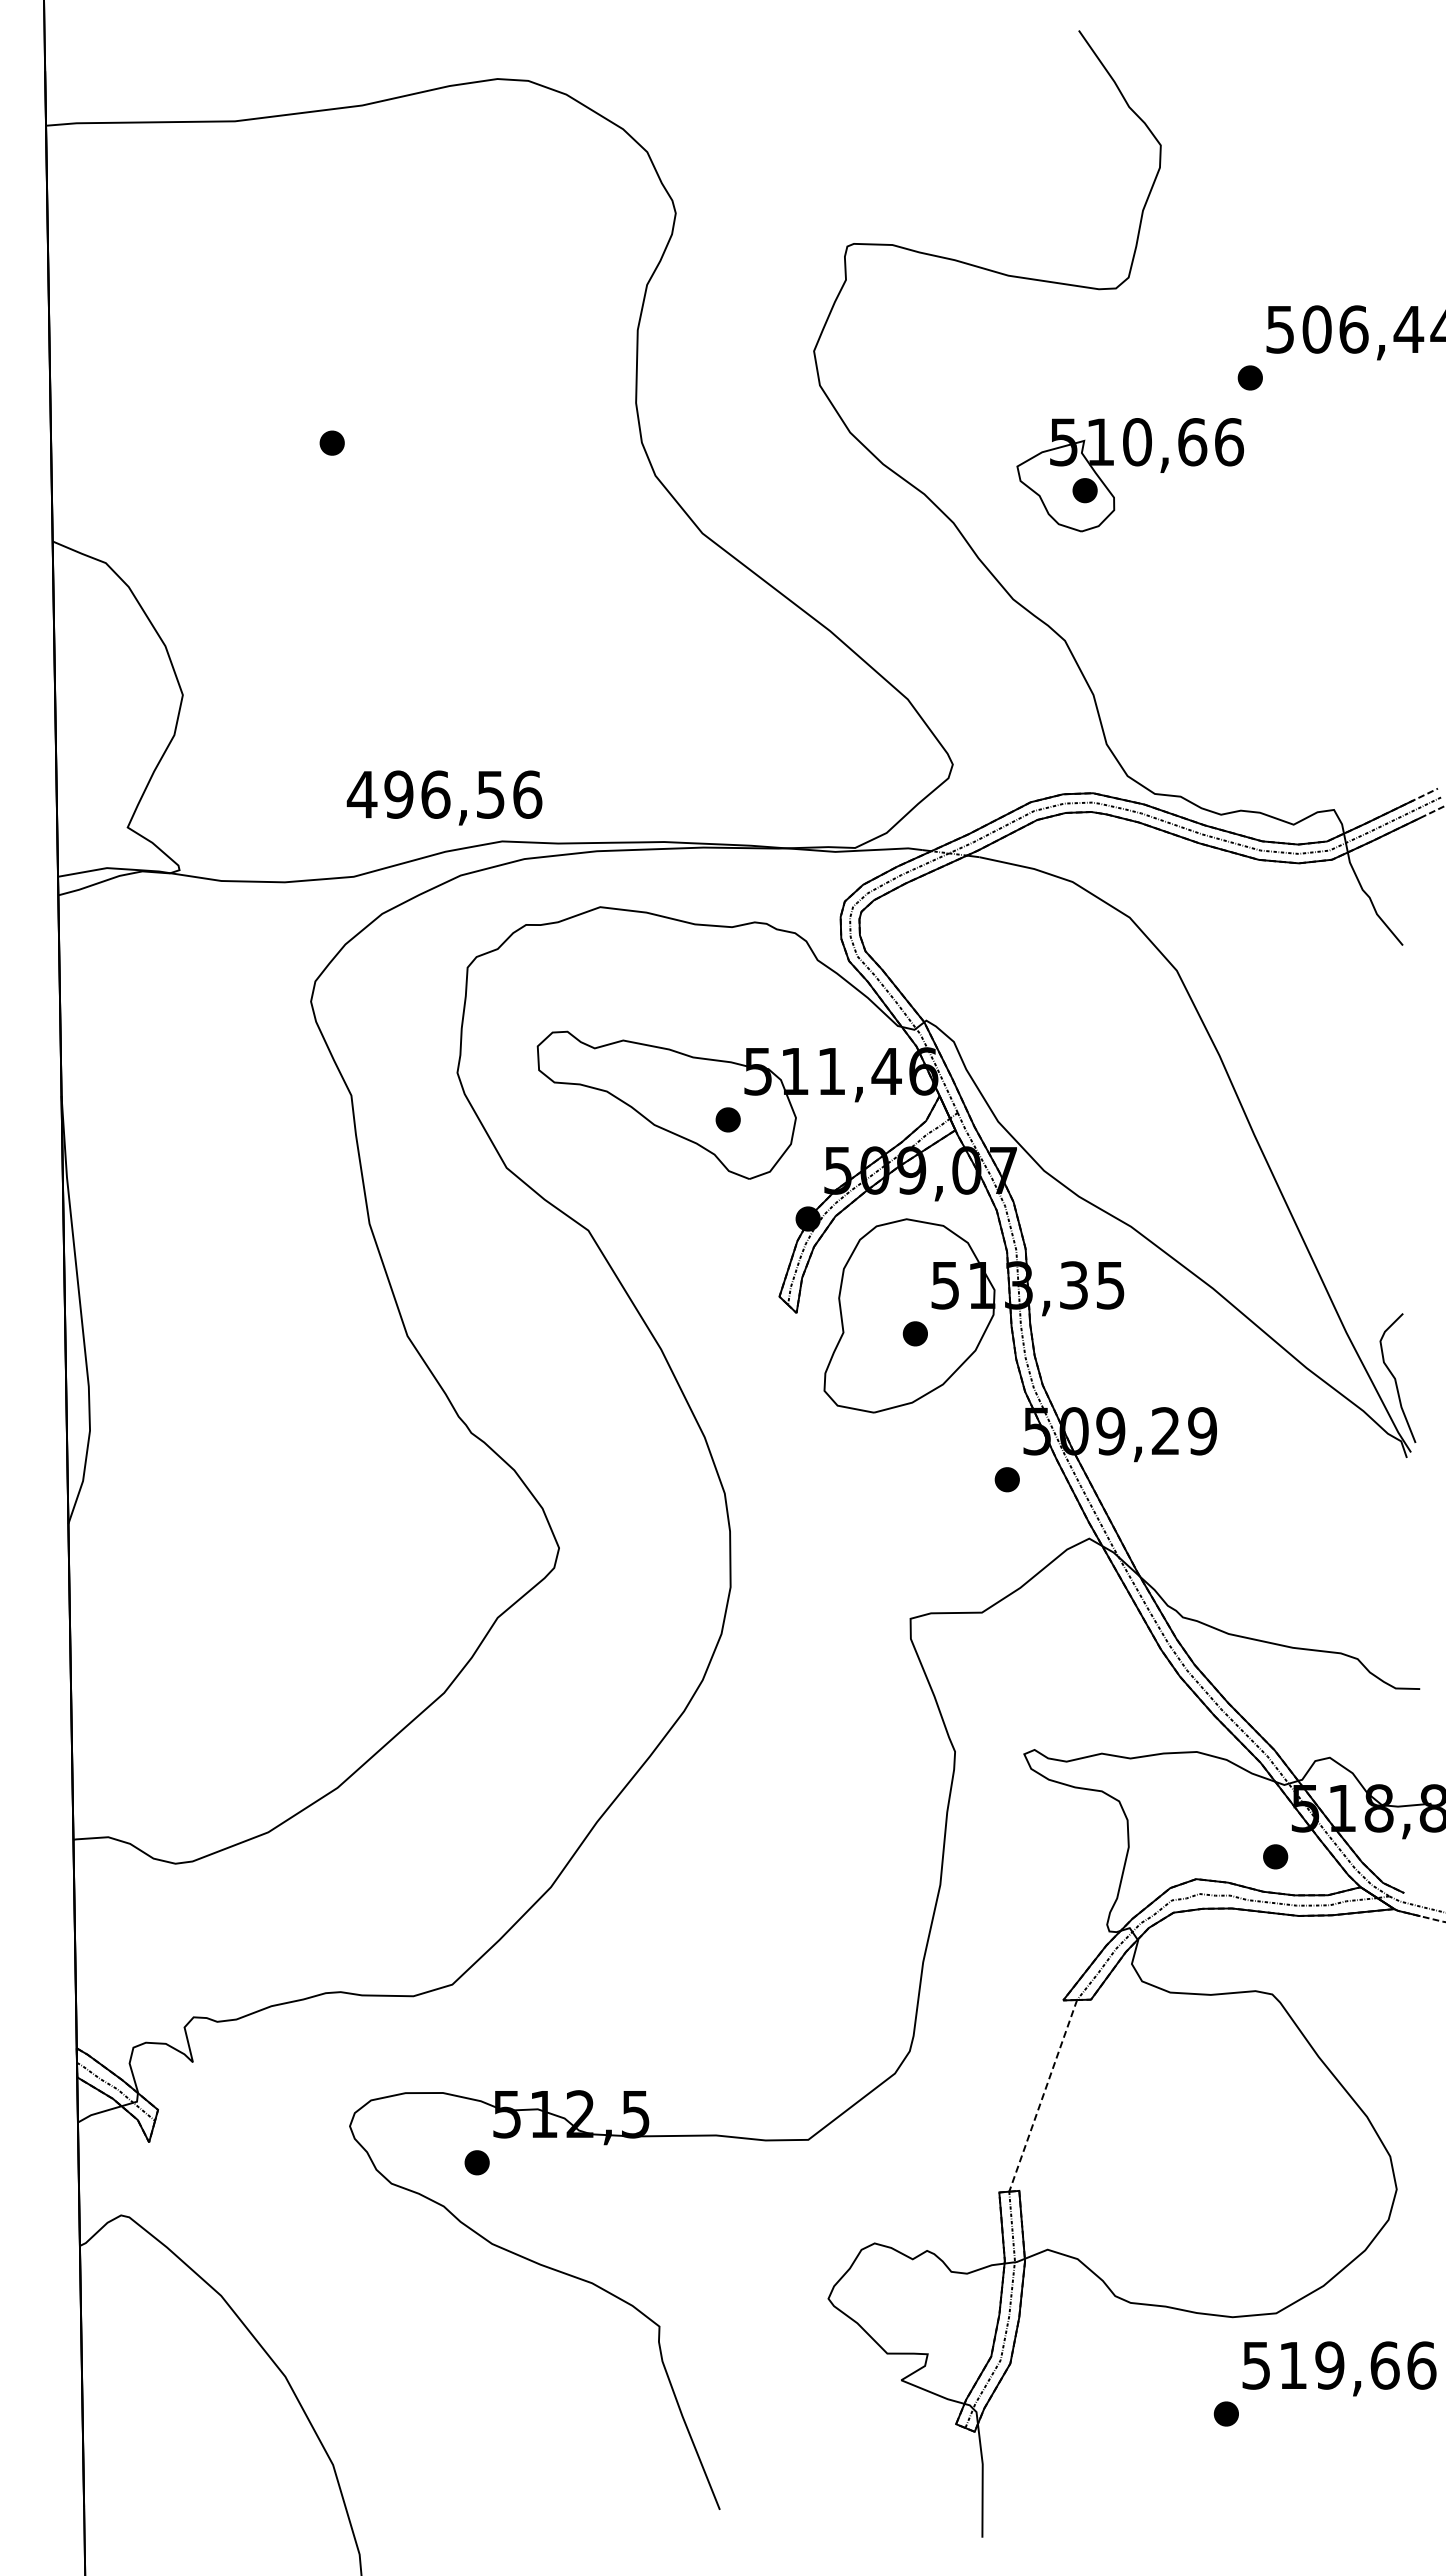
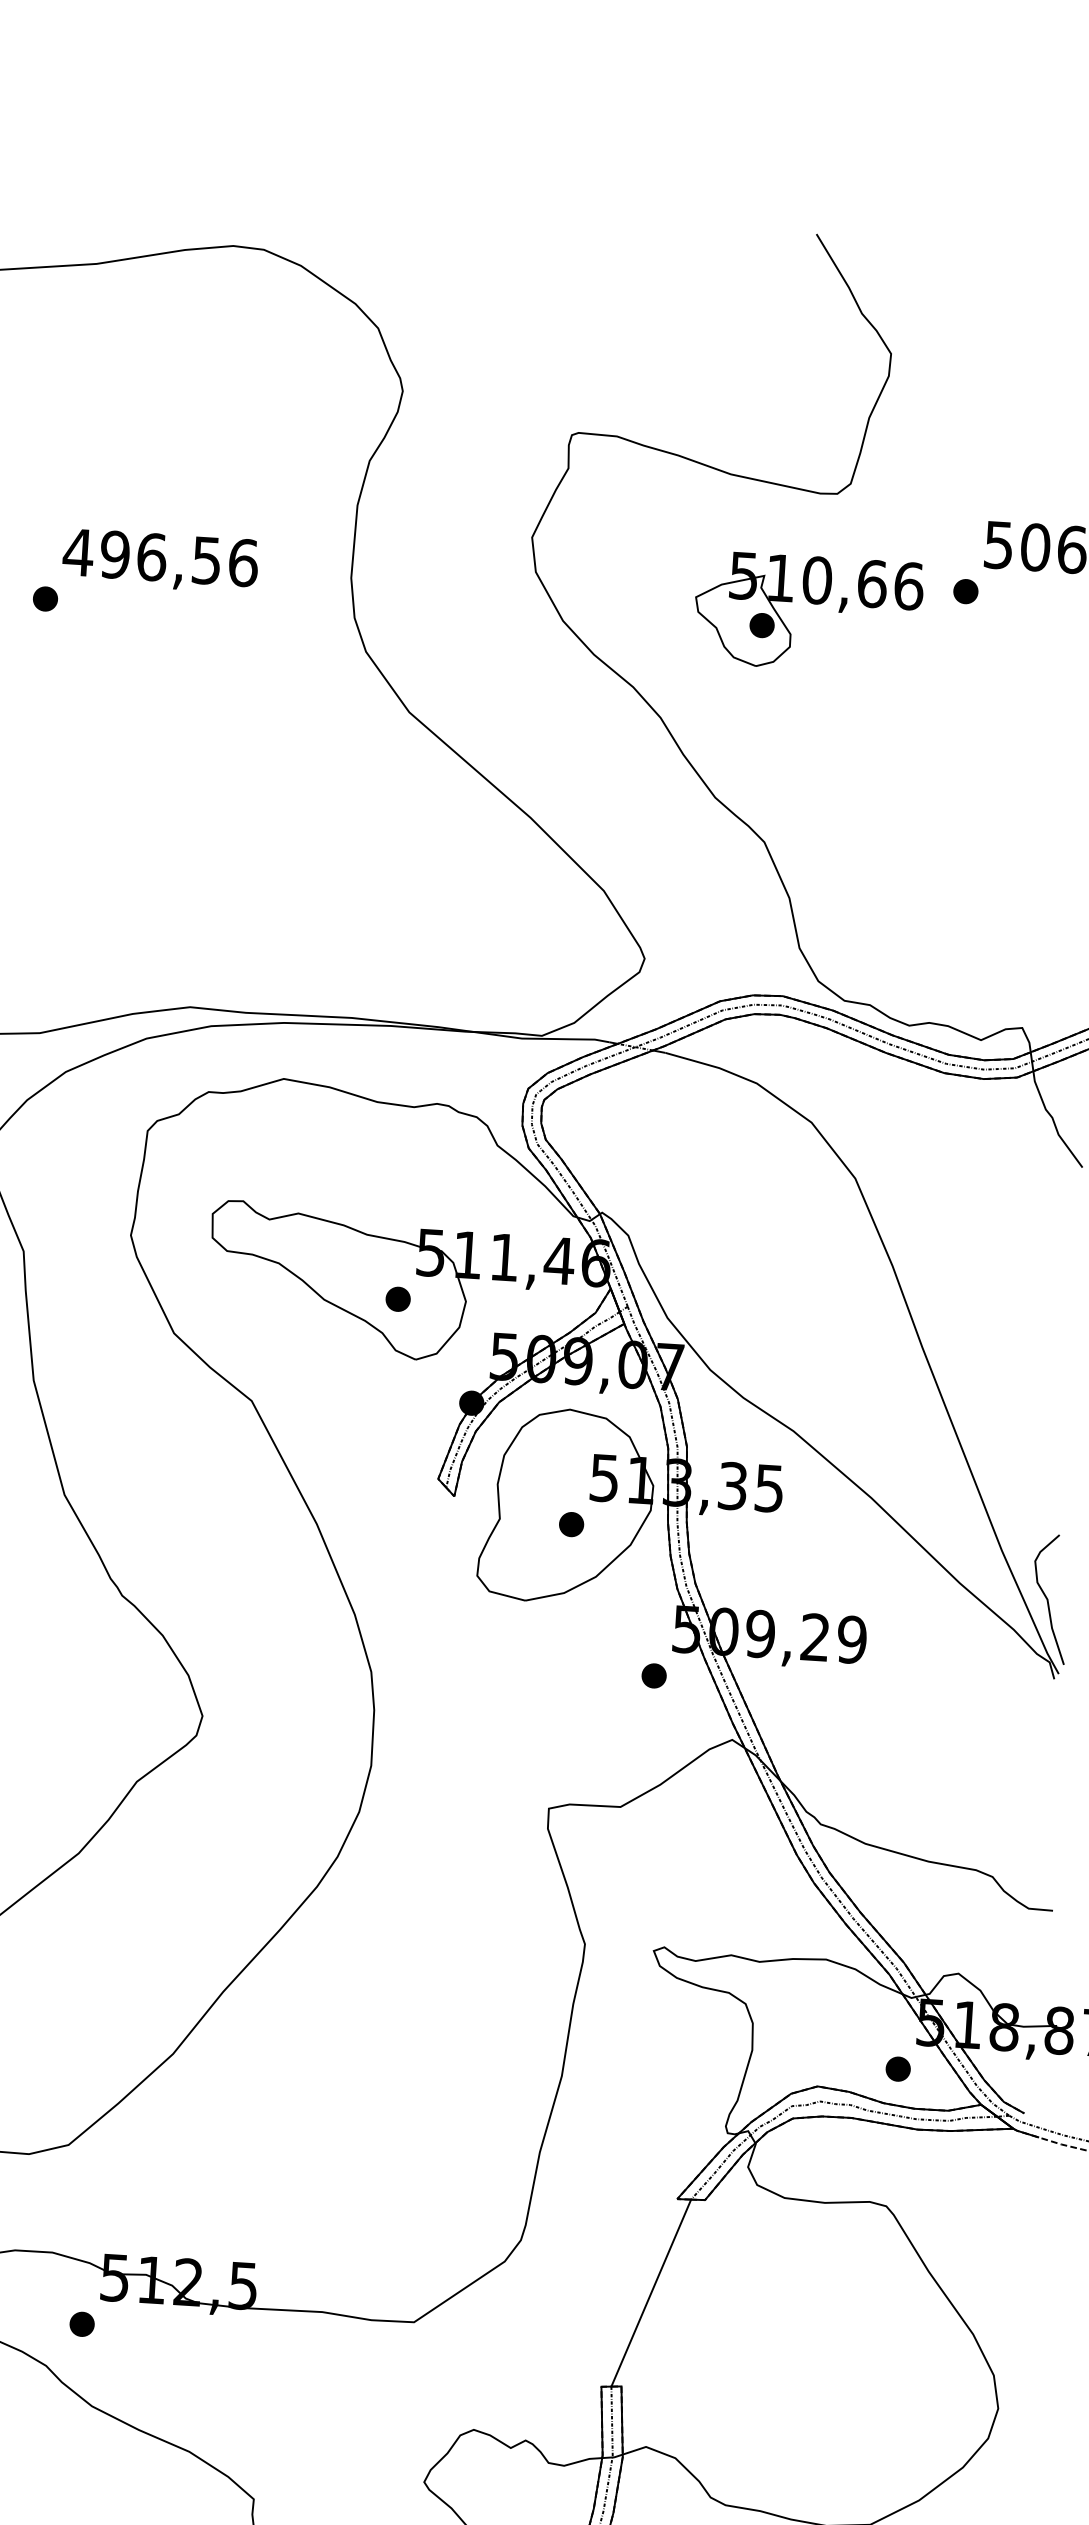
part: (1132, 465) -> (810, 603), moved
text: (444, 797) -> (160, 560), moved
line: (1043, 2095) -> (651, 2292), dashed -> solid

